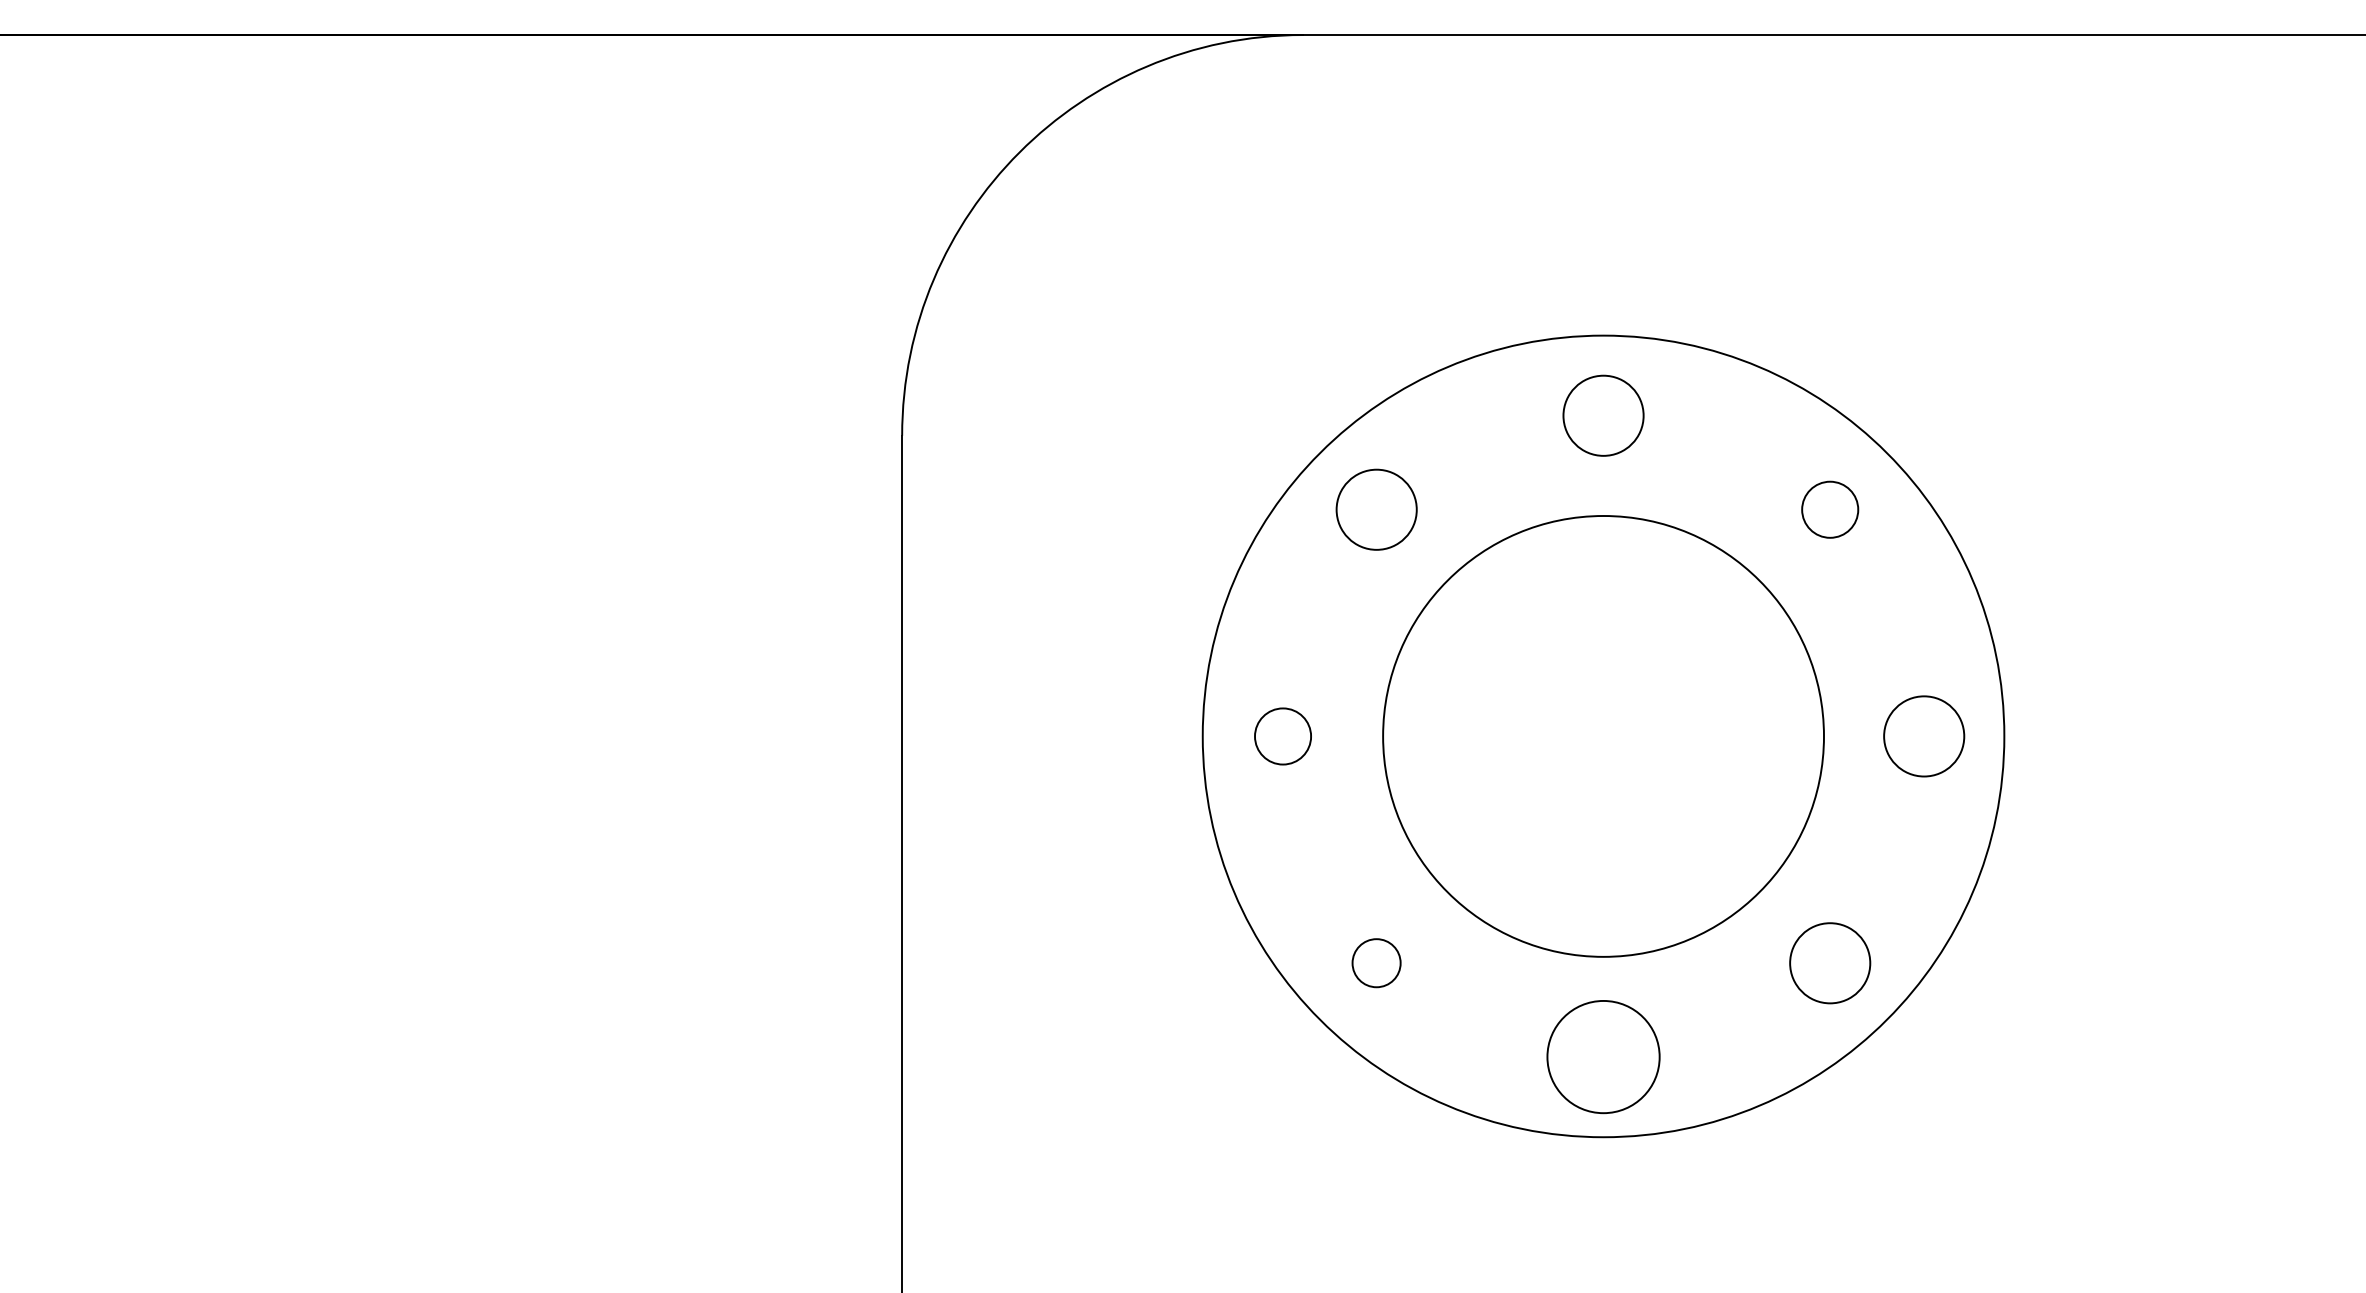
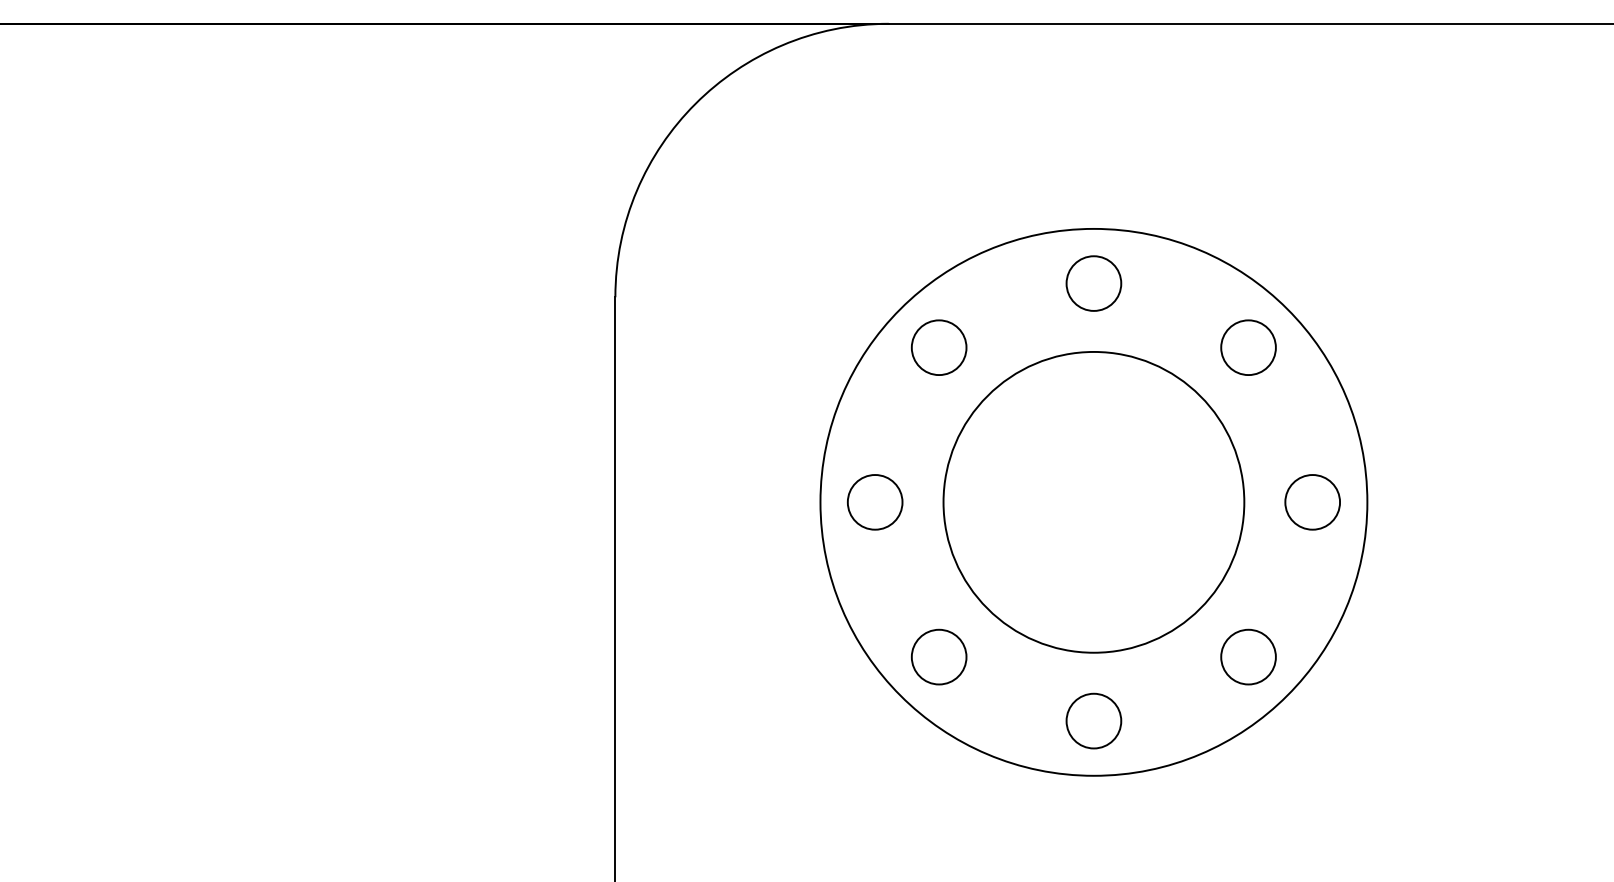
circle: (1830, 509) -> (1248, 347), size x1.43
circle: (1283, 736) -> (875, 502), size x1.43
circle: (1375, 962) -> (938, 656), size x1.67
circle: (1602, 1056) -> (1093, 720), size x0.71

